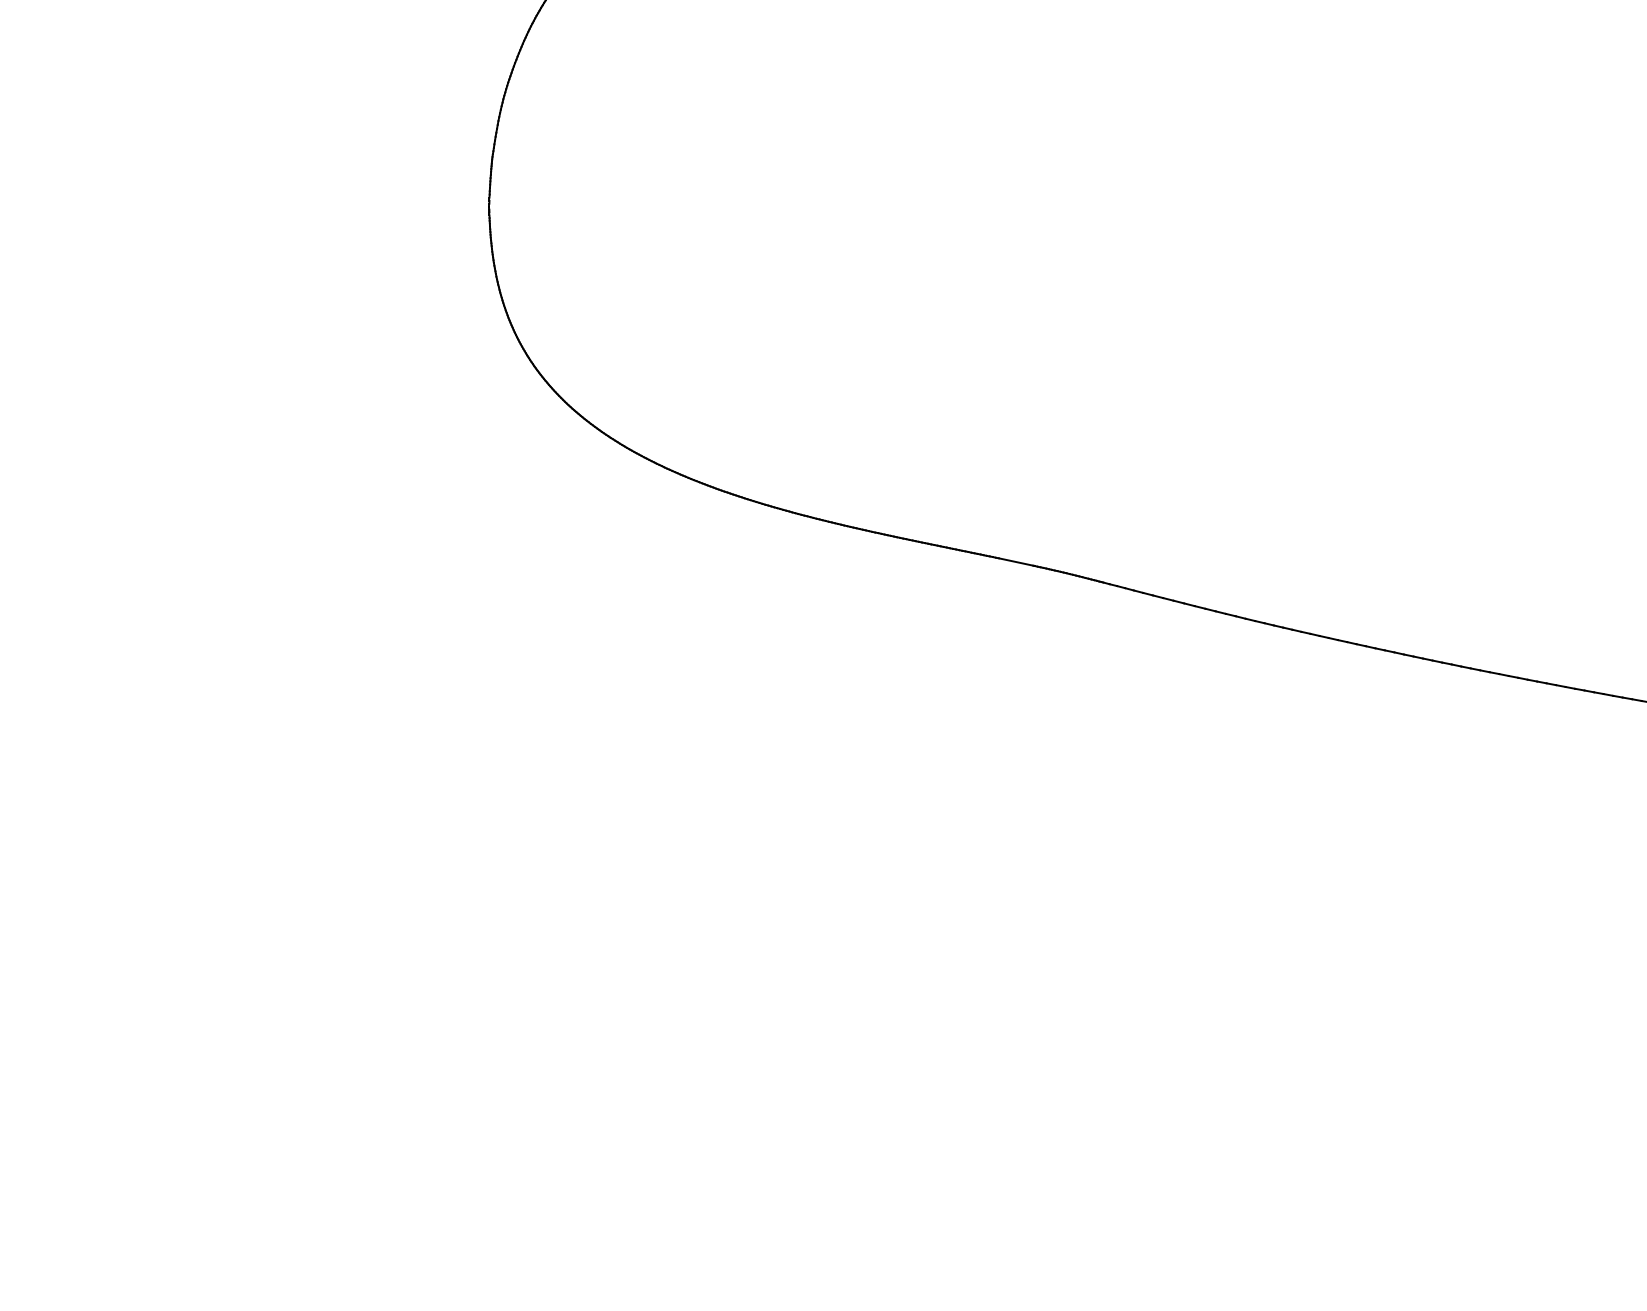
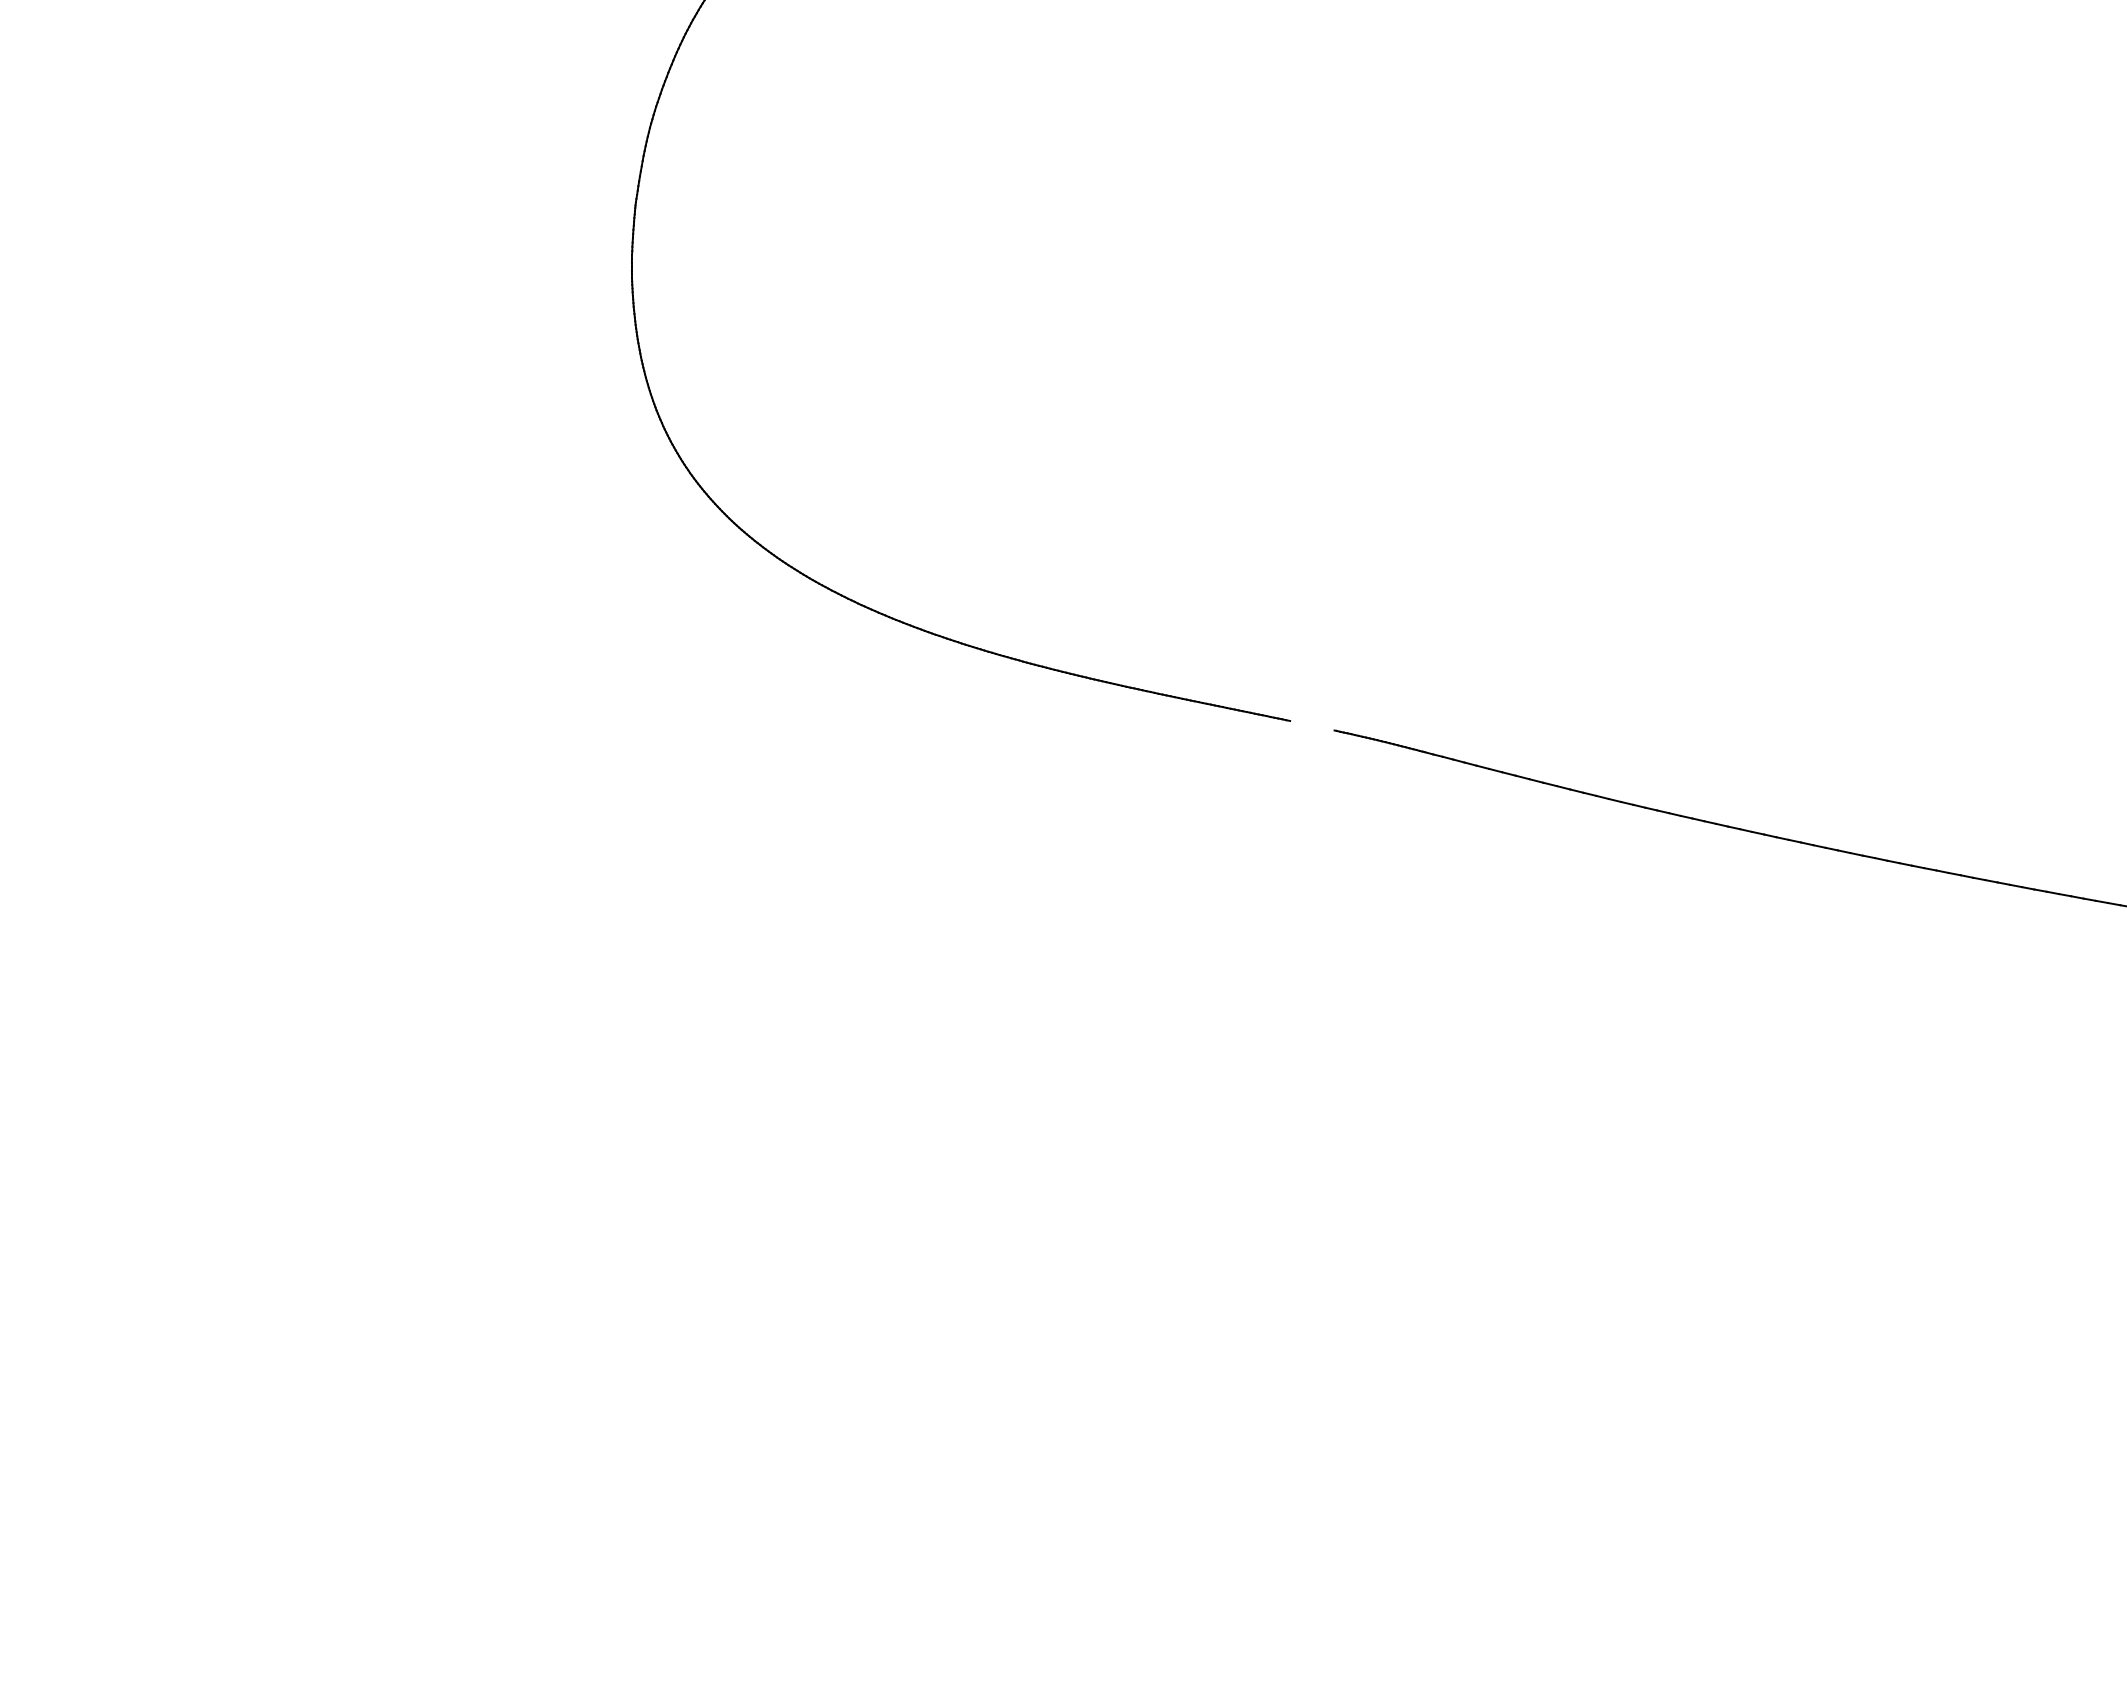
line: (1016, 561) -> (1312, 725), removed

